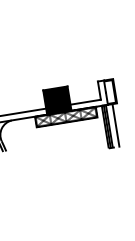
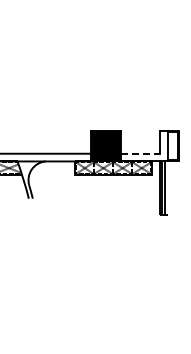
line: (86, 101) -> (141, 153), solid -> dashed
line: (116, 125) -> (173, 188), removed

